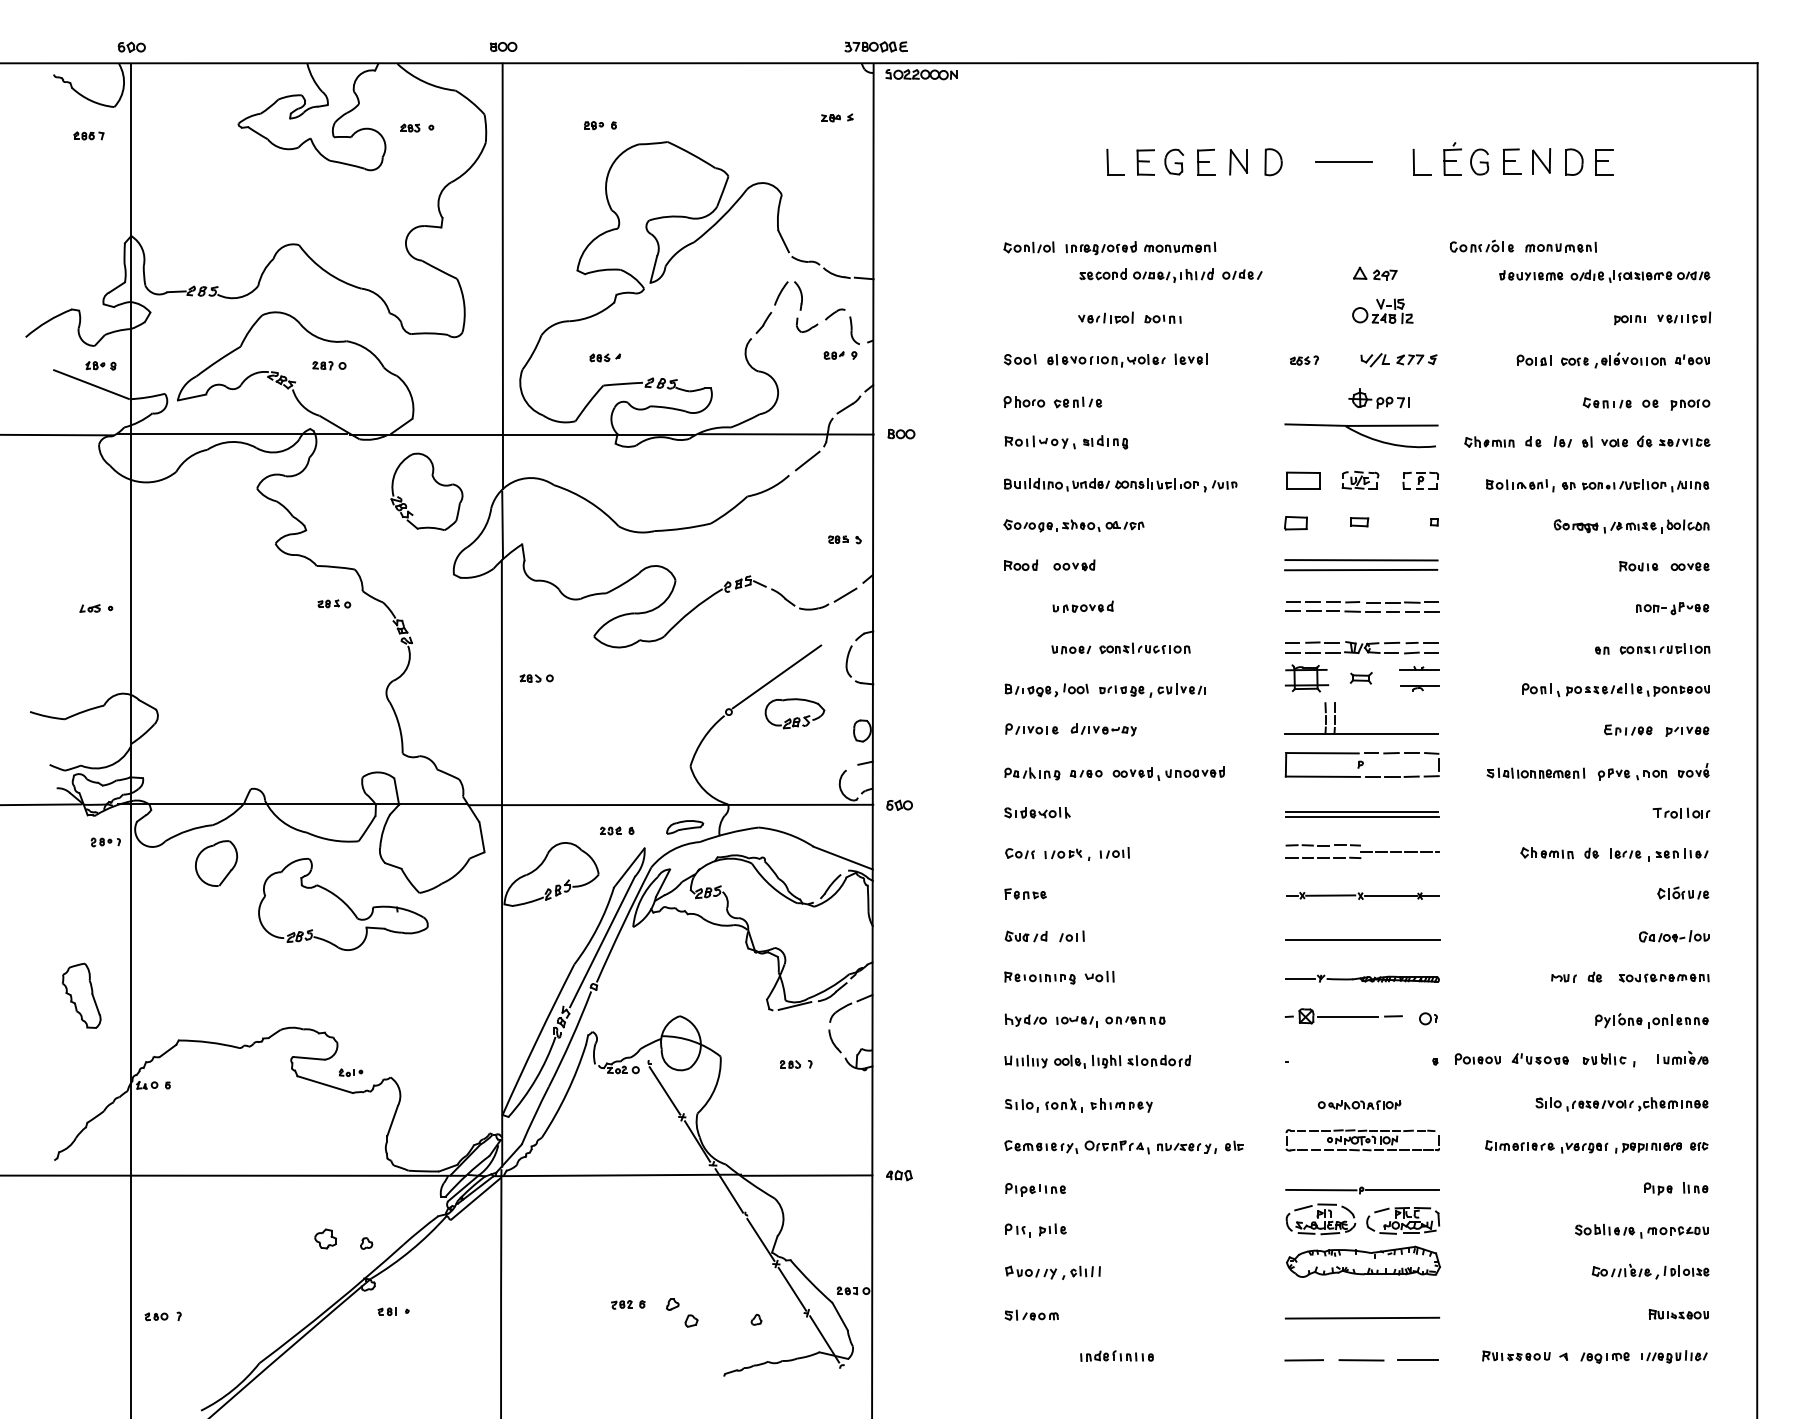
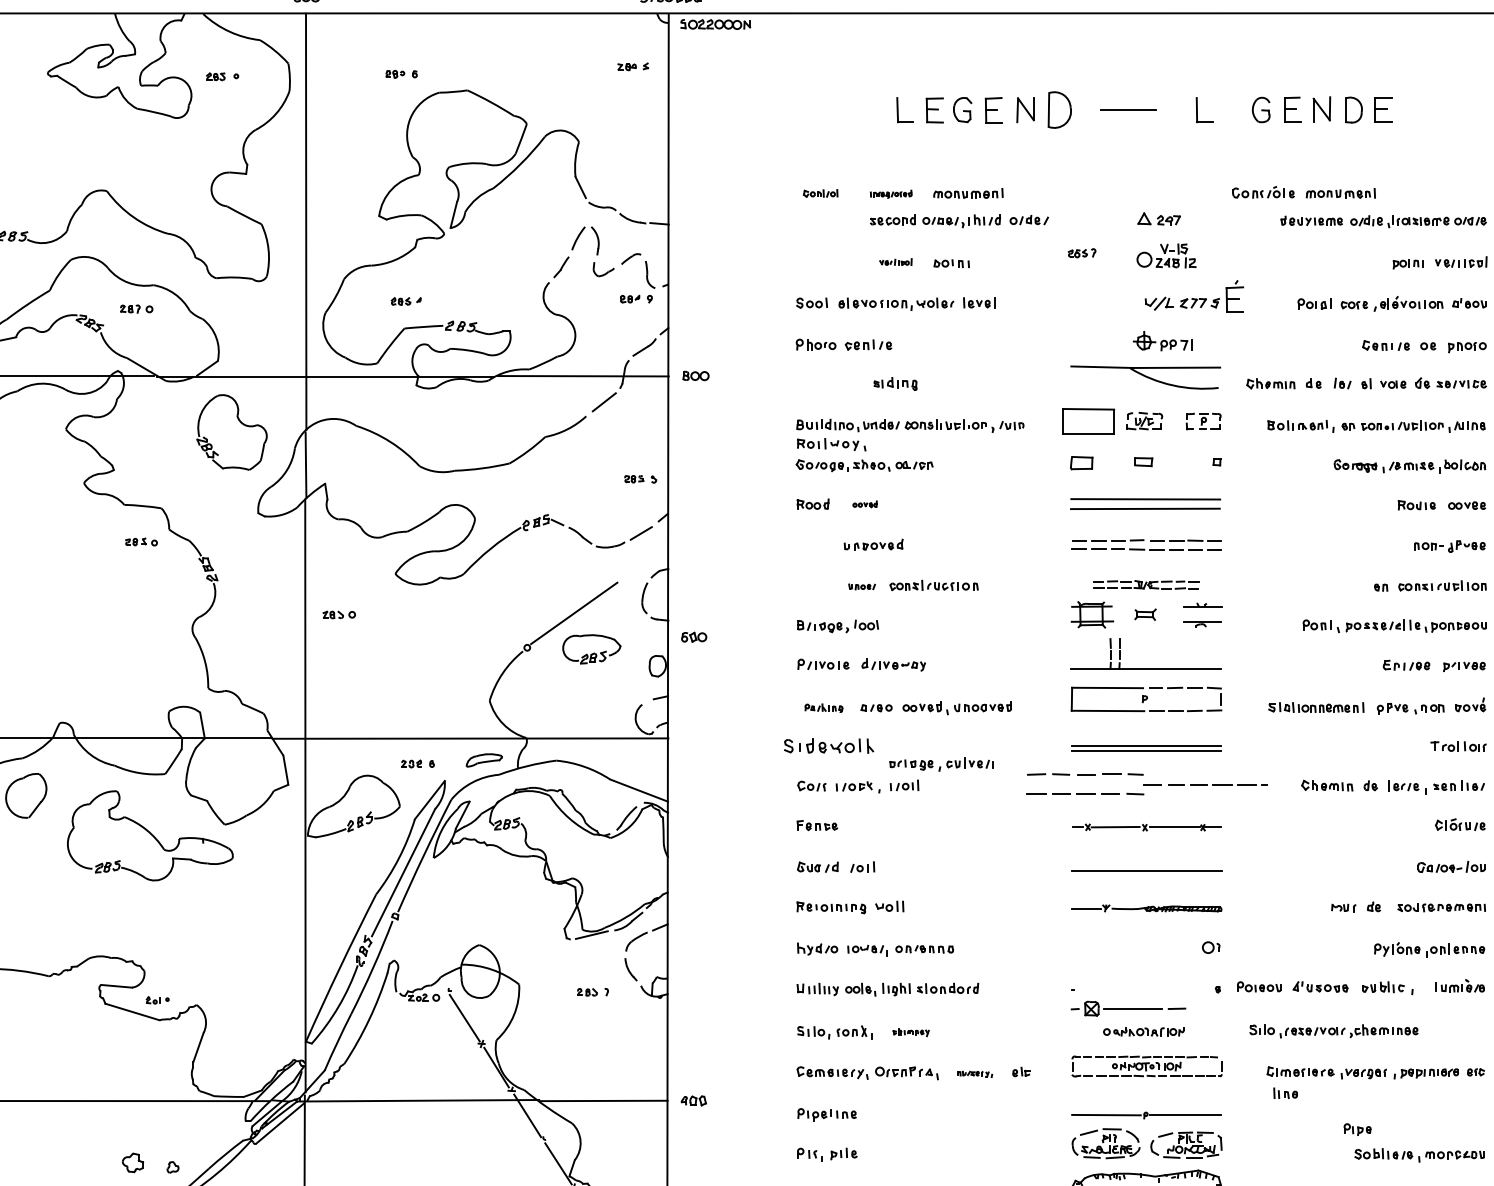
part: (1452, 158) -> (1234, 296), moved
part: (1273, 162) -> (1059, 110), size x1.4
part: (1028, 247) -> (820, 193), size x0.7
part: (1100, 248) -> (890, 194), size x0.6
part: (1105, 317) -> (895, 261), size x0.6
part: (1304, 360) -> (1082, 253), moved
part: (1039, 442) -> (830, 444), moved
part: (1303, 480) -> (1089, 421), size x1.6
part: (1074, 565) -> (865, 504), size x0.6
part: (1361, 647) -> (1145, 584), size x0.7
part: (1071, 649) -> (862, 586), size x0.7
part: (1152, 690) -> (941, 764), moved
part: (1032, 773) -> (824, 707), size x0.7
part: (899, 804) -> (694, 636), moved
part: (1037, 812) -> (828, 745), size x1.4
part: (1362, 851) -> (1146, 784), size x1.6
part: (1343, 1016) -> (1128, 1008), moved
part: (1621, 1104) -> (1333, 1031), moved
part: (1121, 1105) -> (911, 1032), size x0.6
part: (1186, 1148) -> (974, 1074), size x0.6
part: (1695, 1187) -> (1285, 1093), moved
part: (1658, 1188) -> (1357, 1129), moved

